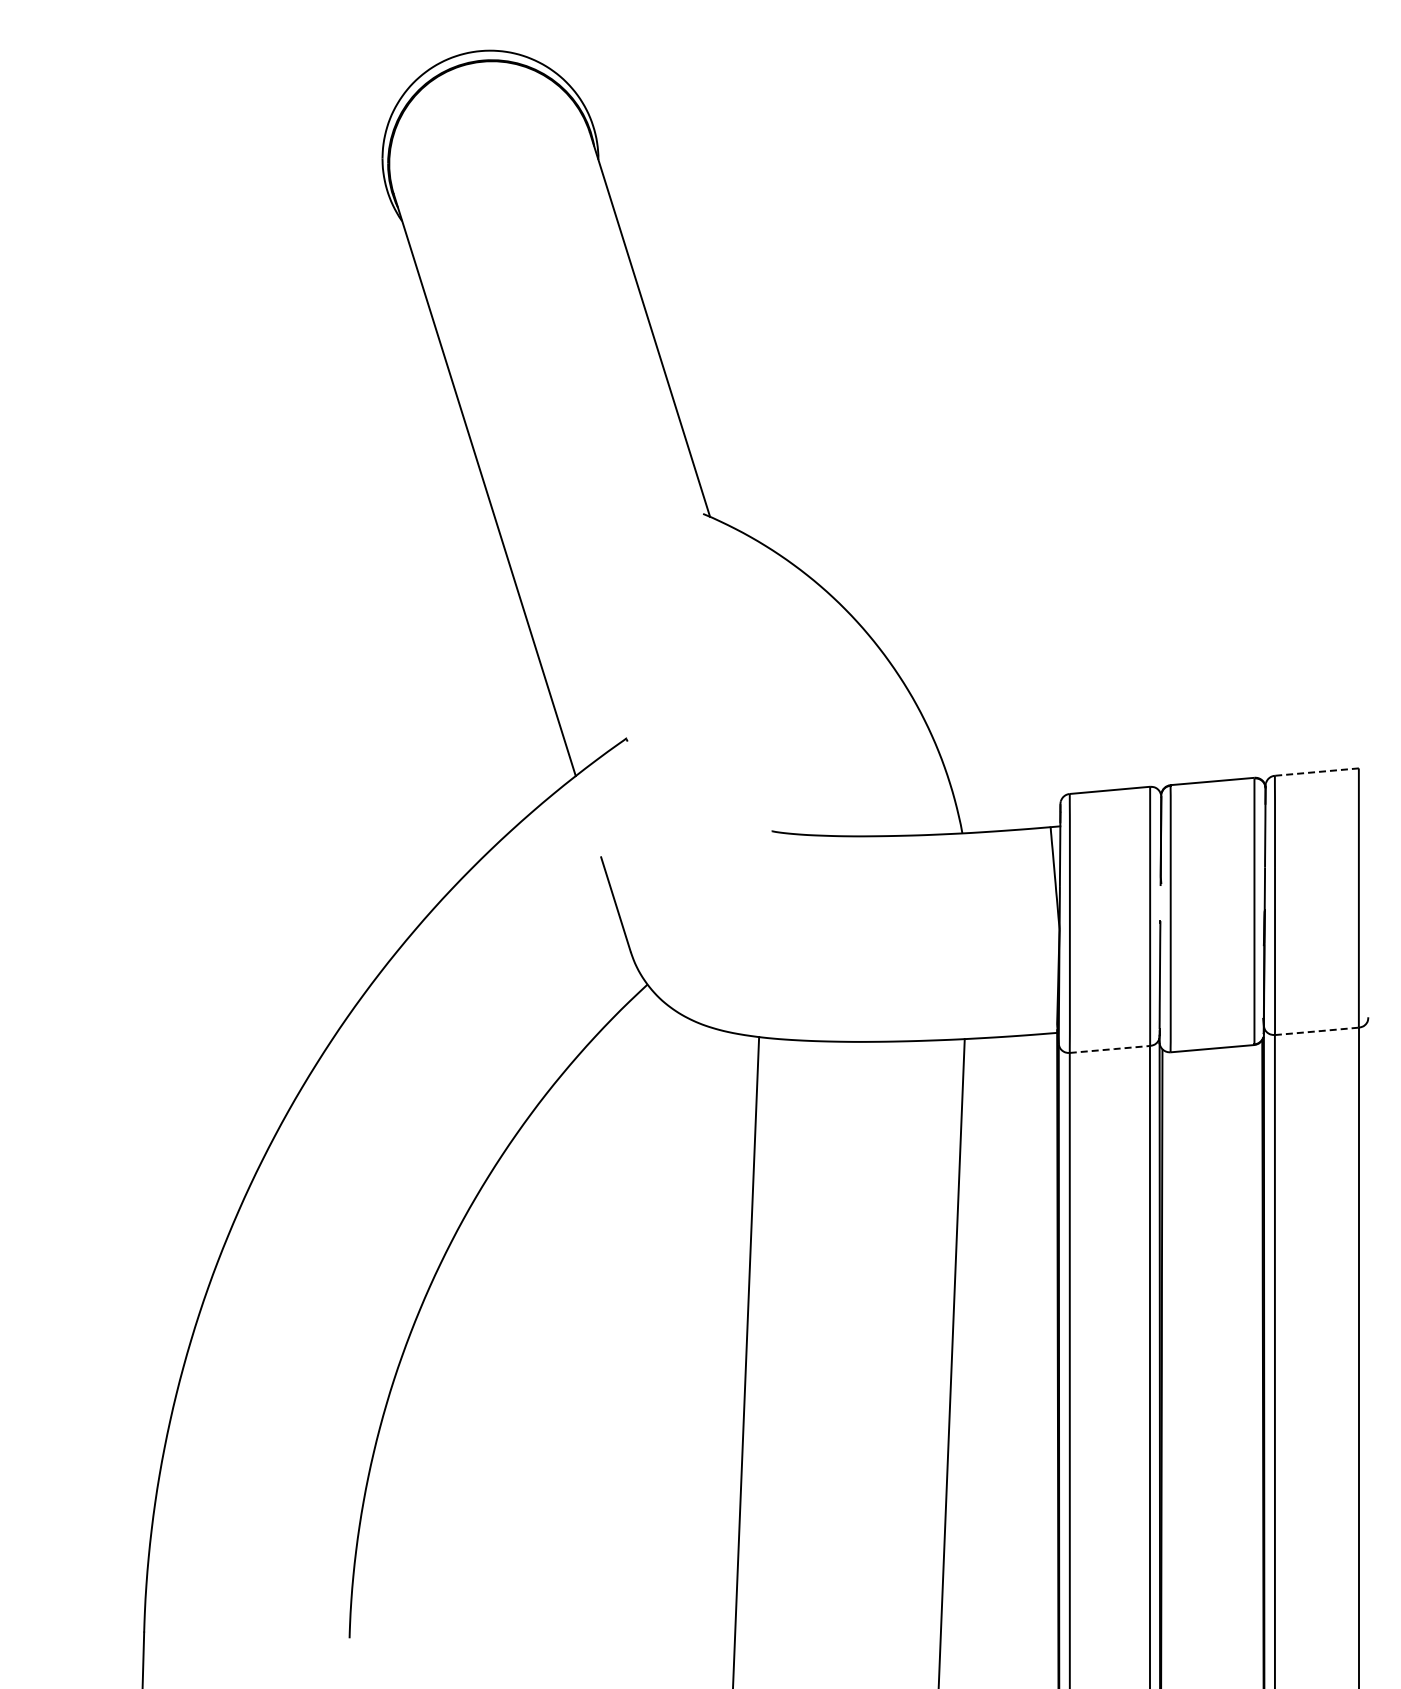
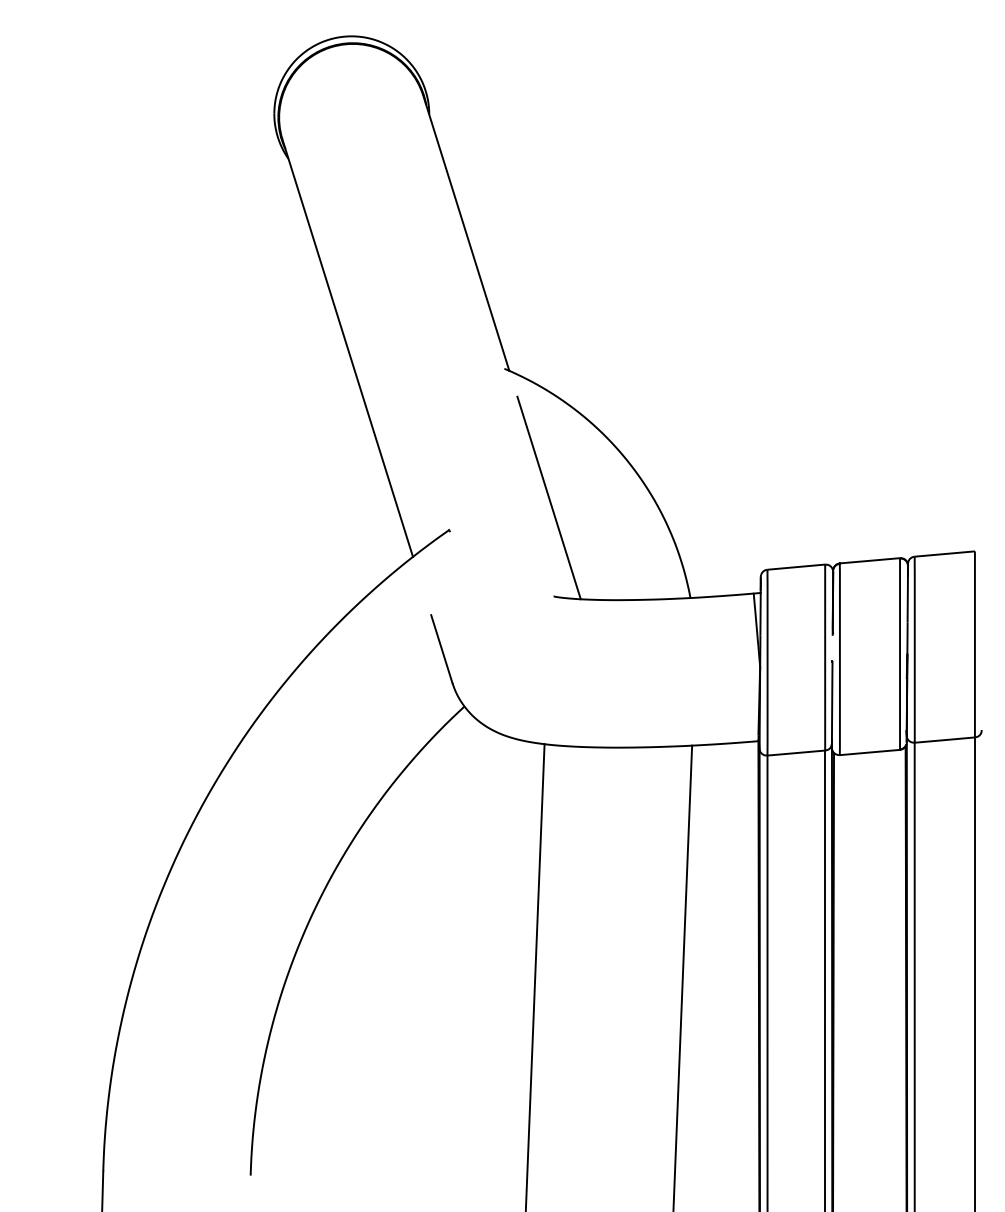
line: (765, 693) -> (549, 497), added
line: (1316, 772) -> (944, 554), dashed -> solid
line: (1318, 1031) -> (945, 740), dashed -> solid
line: (1110, 1049) -> (796, 753), dashed -> solid

